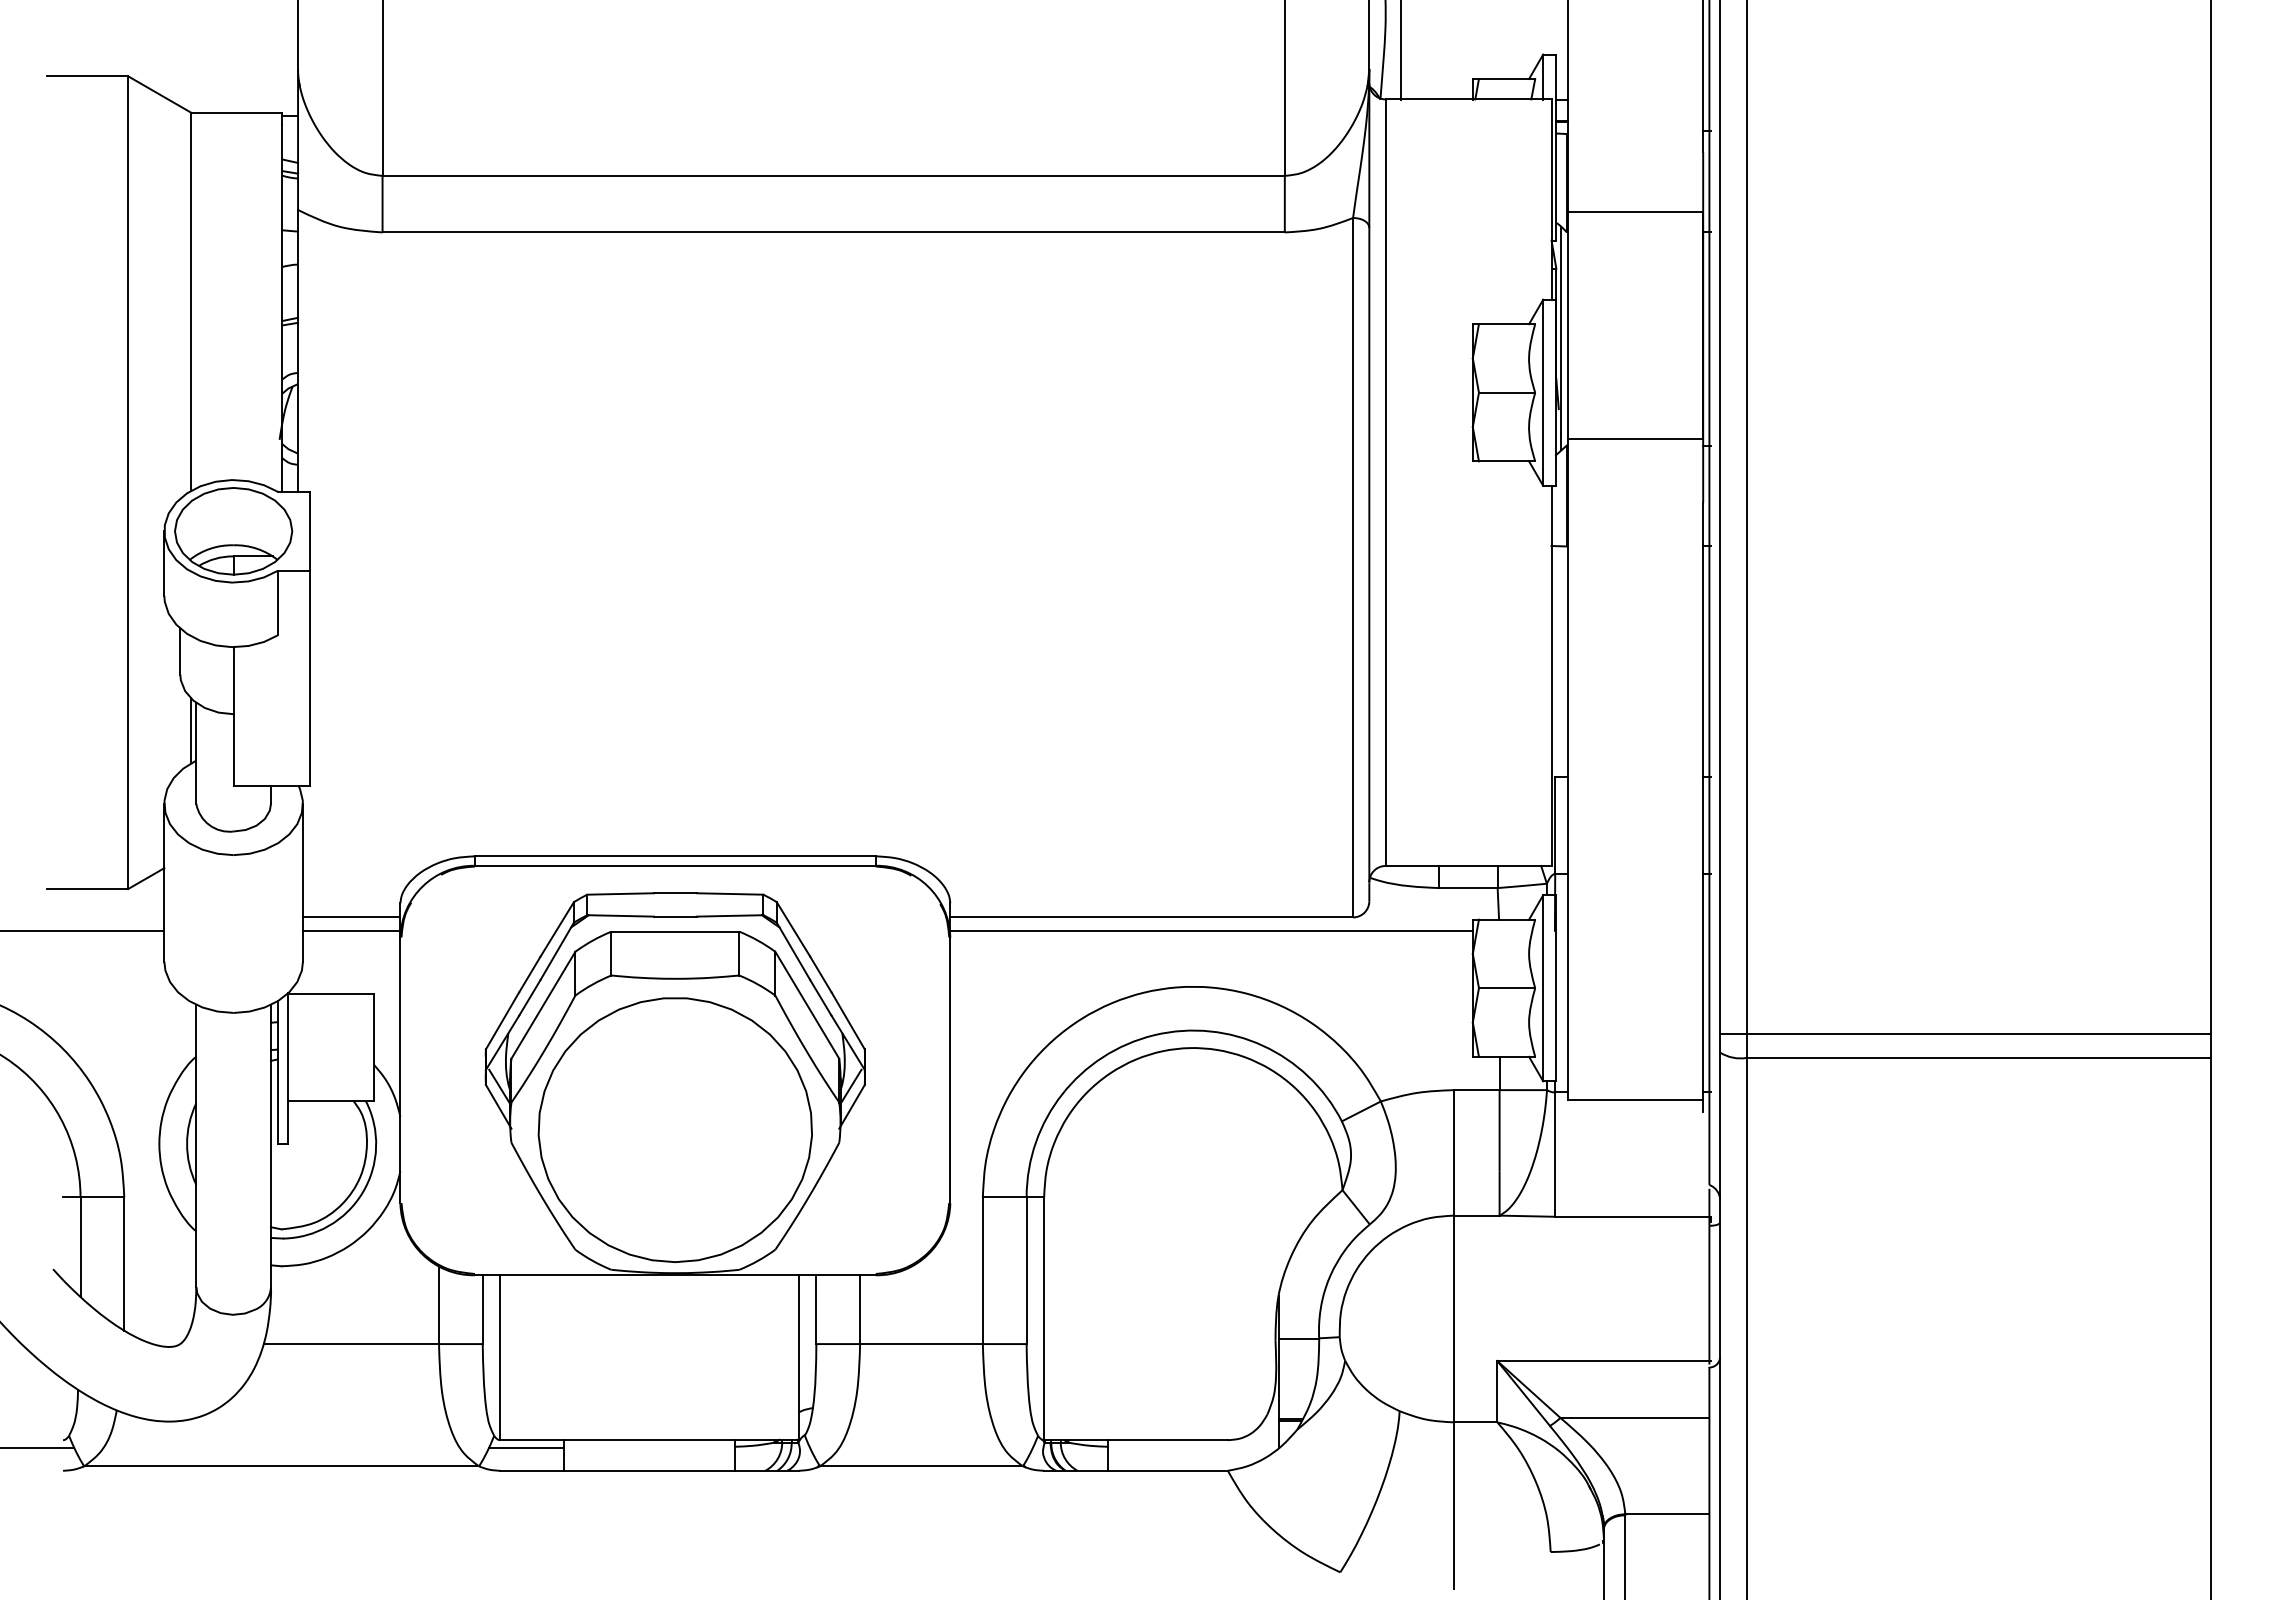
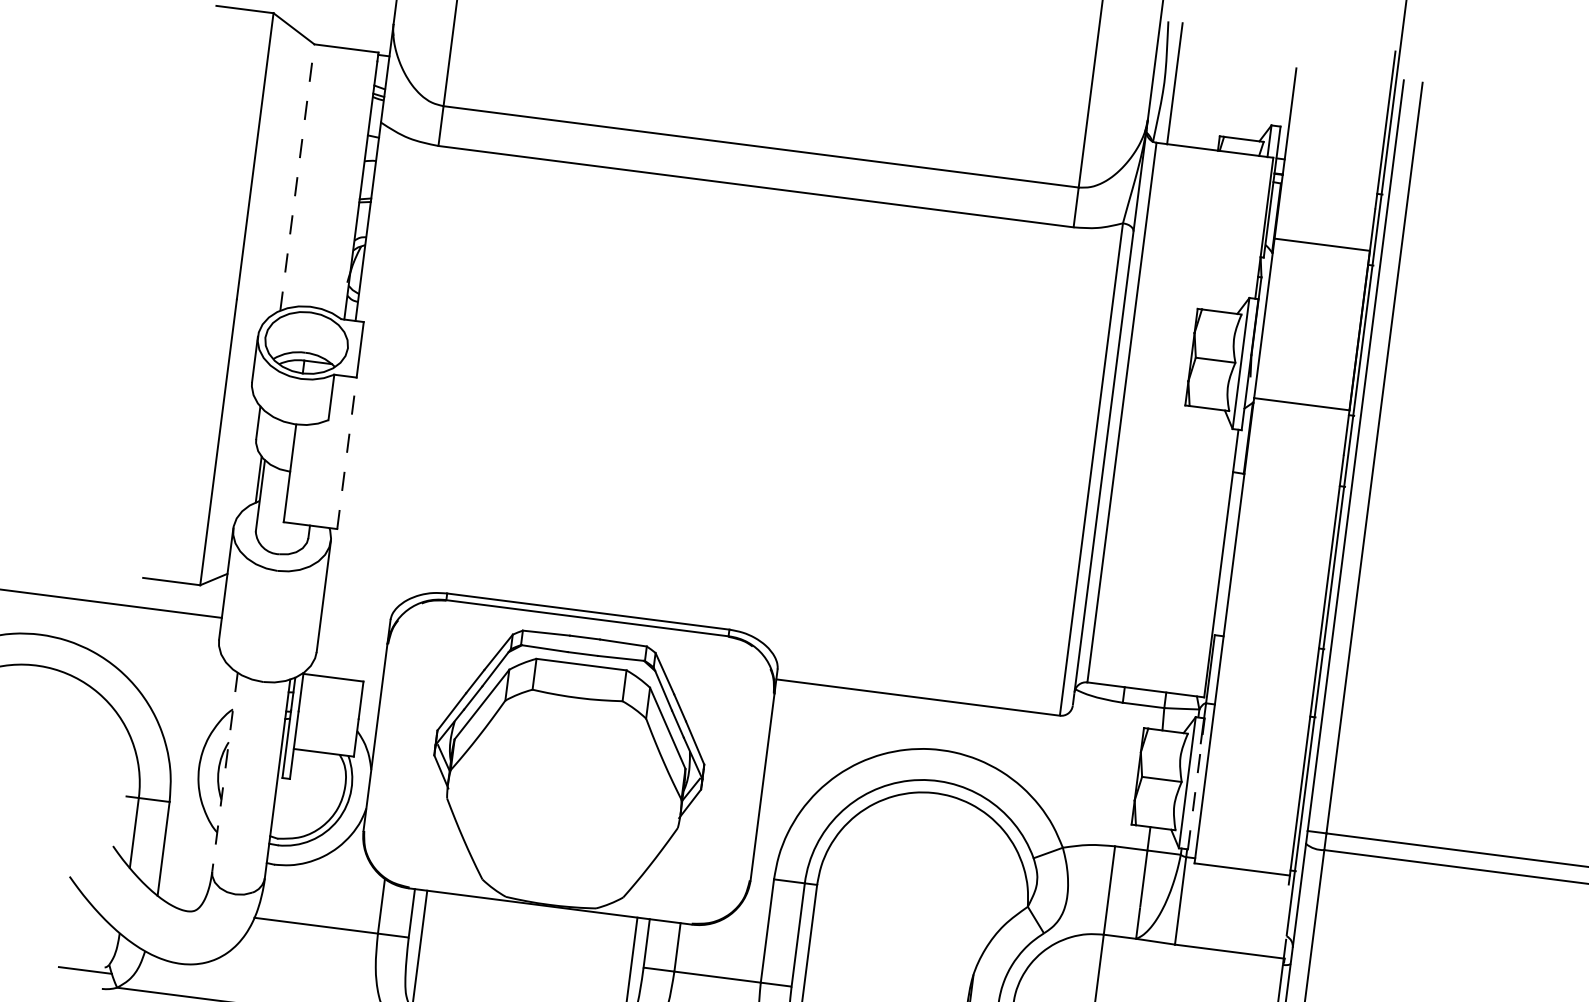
line: (191, 301) -> (297, 177), solid -> dashed
line: (1561, 338) -> (1258, 326), removed
line: (309, 678) -> (346, 453), solid -> dashed
line: (351, 917) -> (354, 625), removed
line: (351, 930) -> (353, 634), removed
line: (1211, 930) -> (959, 712), removed
line: (1556, 987) -> (1196, 783), solid -> dashed
part: (674, 1129) -> (563, 803), removed
line: (196, 1146) -> (225, 772), solid -> dashed

